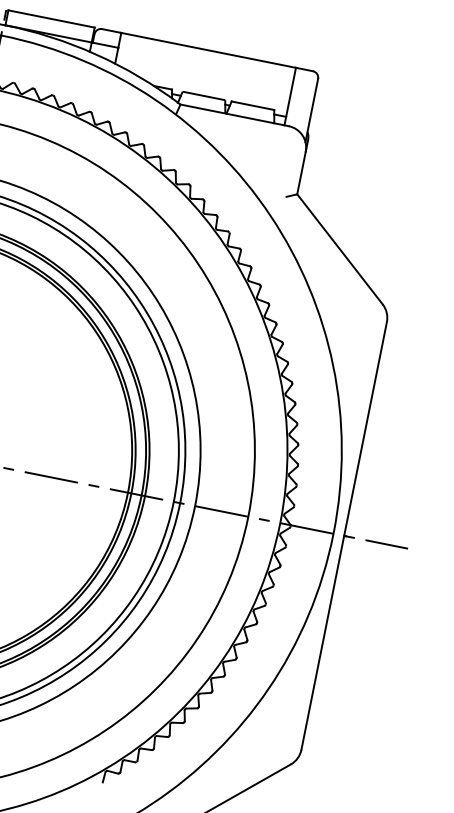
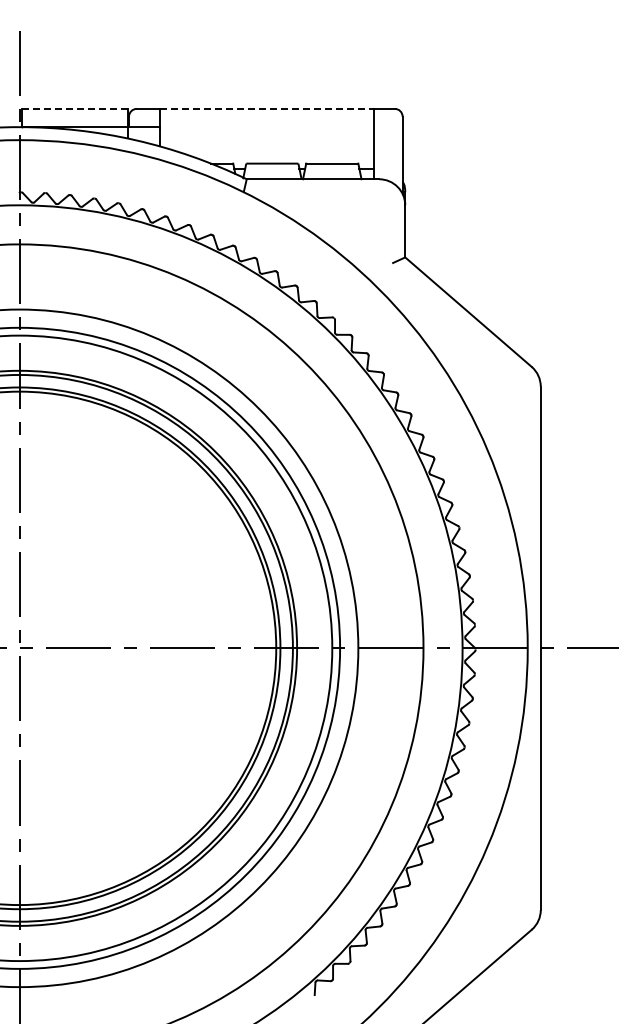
line: (51, 18) -> (74, 108), solid -> dashed
line: (209, 50) -> (267, 108), solid -> dashed

